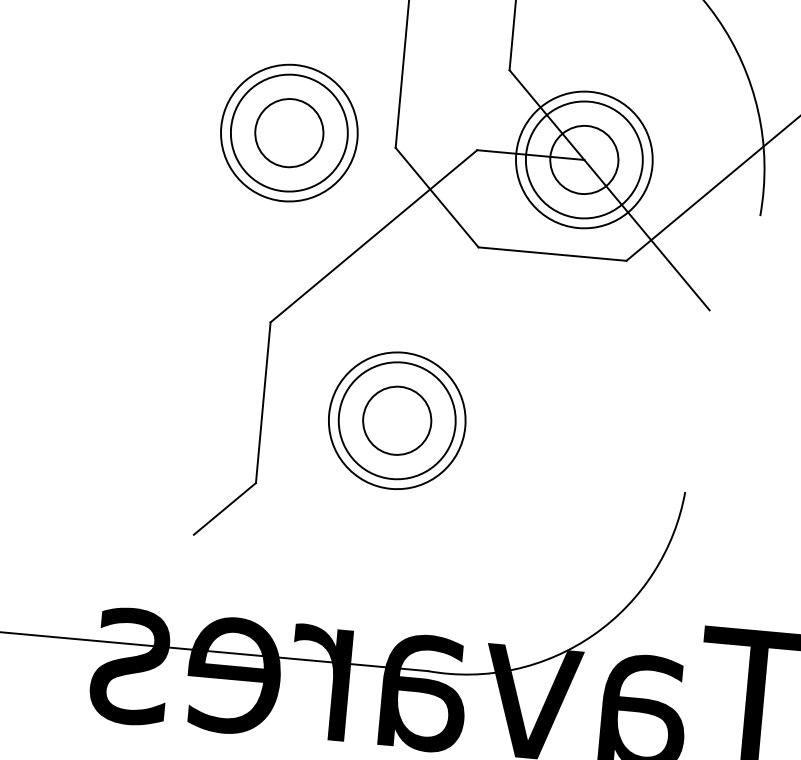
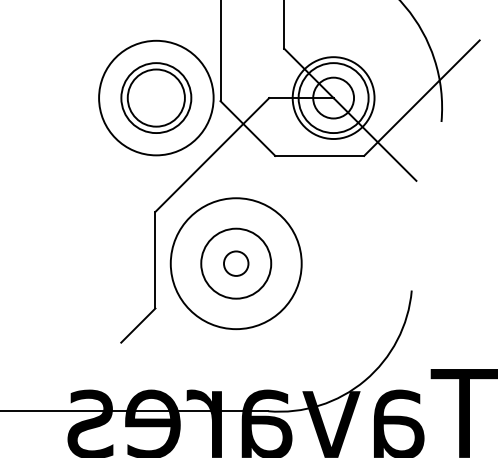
circle: (288, 132) -> (155, 97), size x1.4
circle: (289, 133) -> (156, 98), size x1.4
circle: (396, 420) -> (235, 263), size x0.6
circle: (397, 420) -> (236, 263), size x1.6

